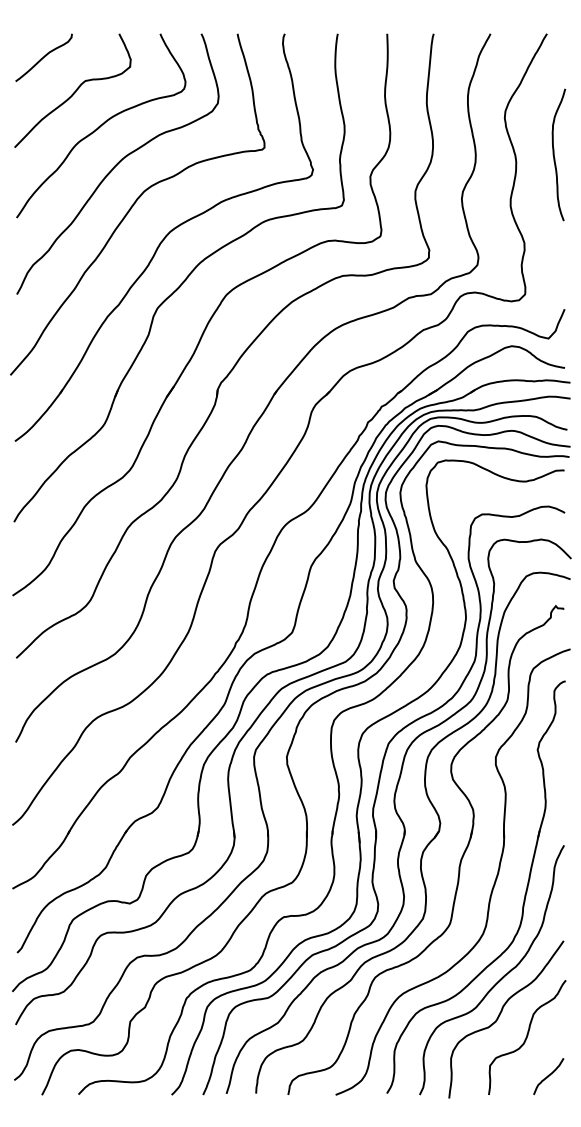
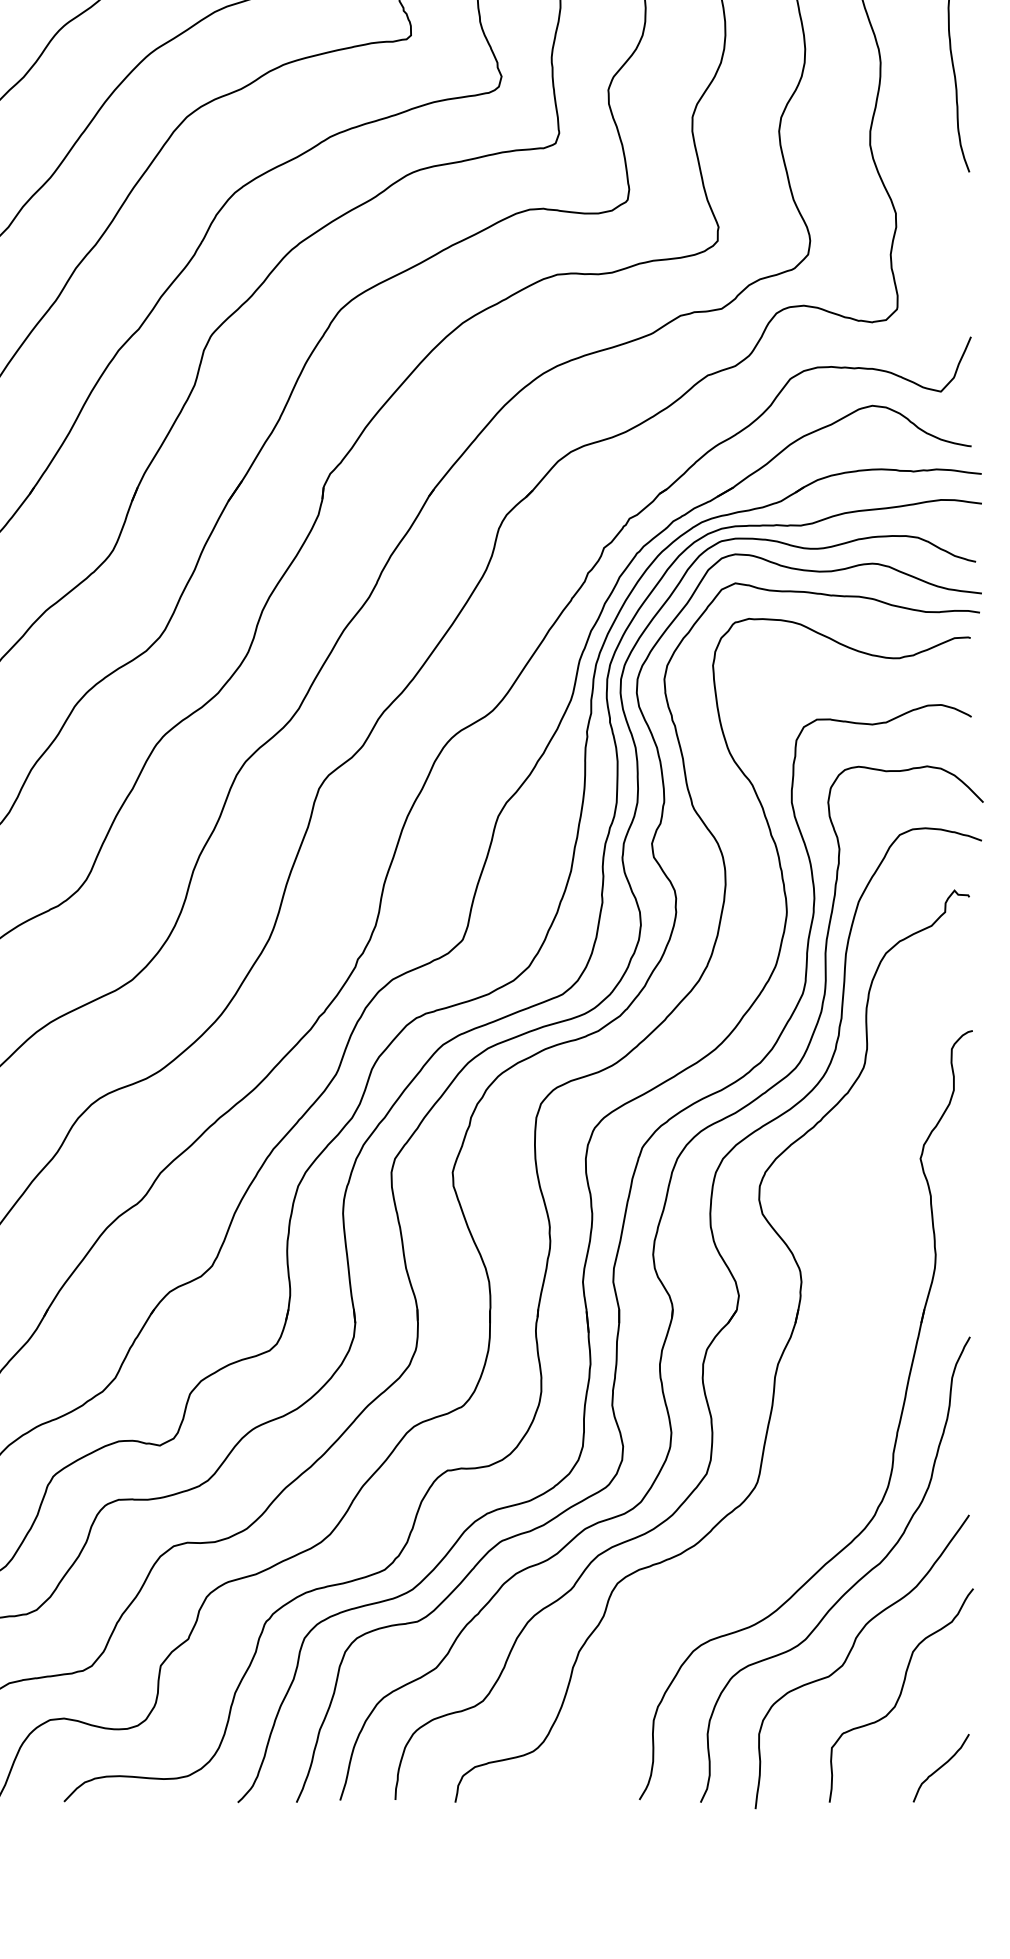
part: (493, 883) -> (838, 1408), removed

